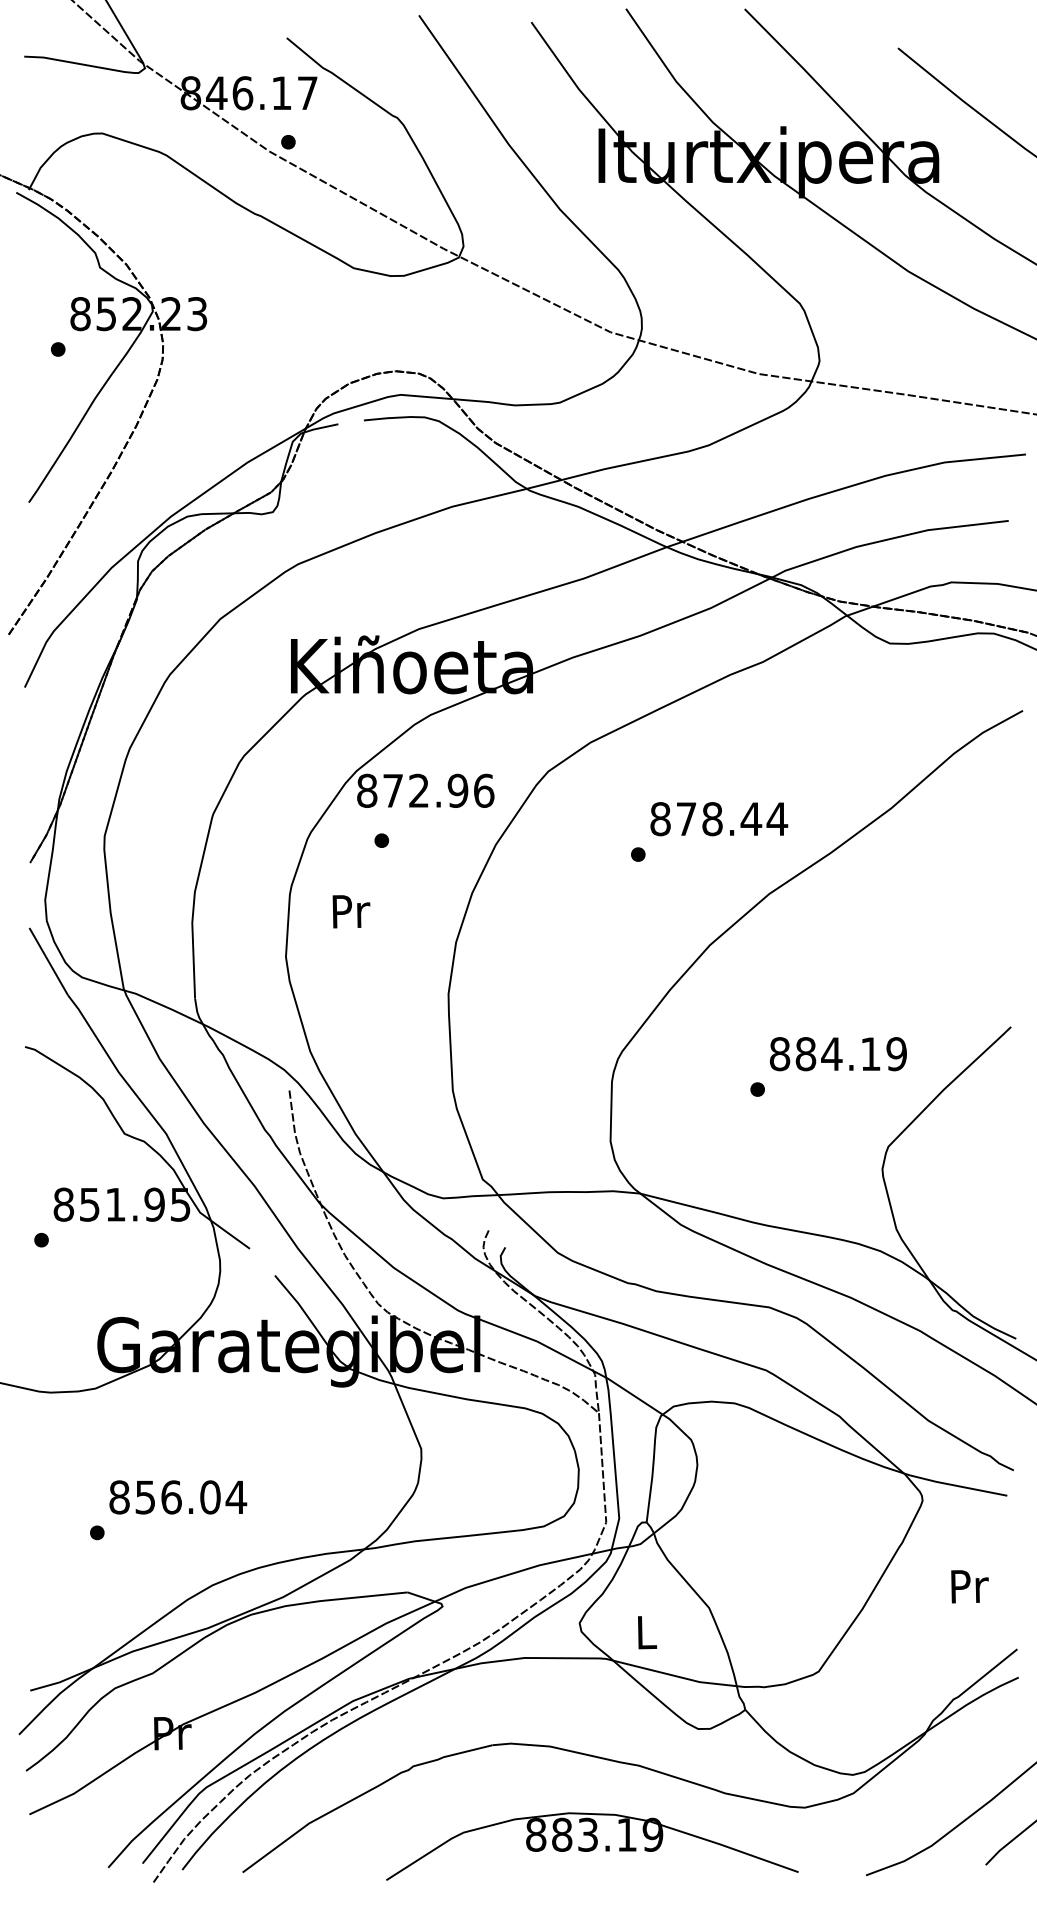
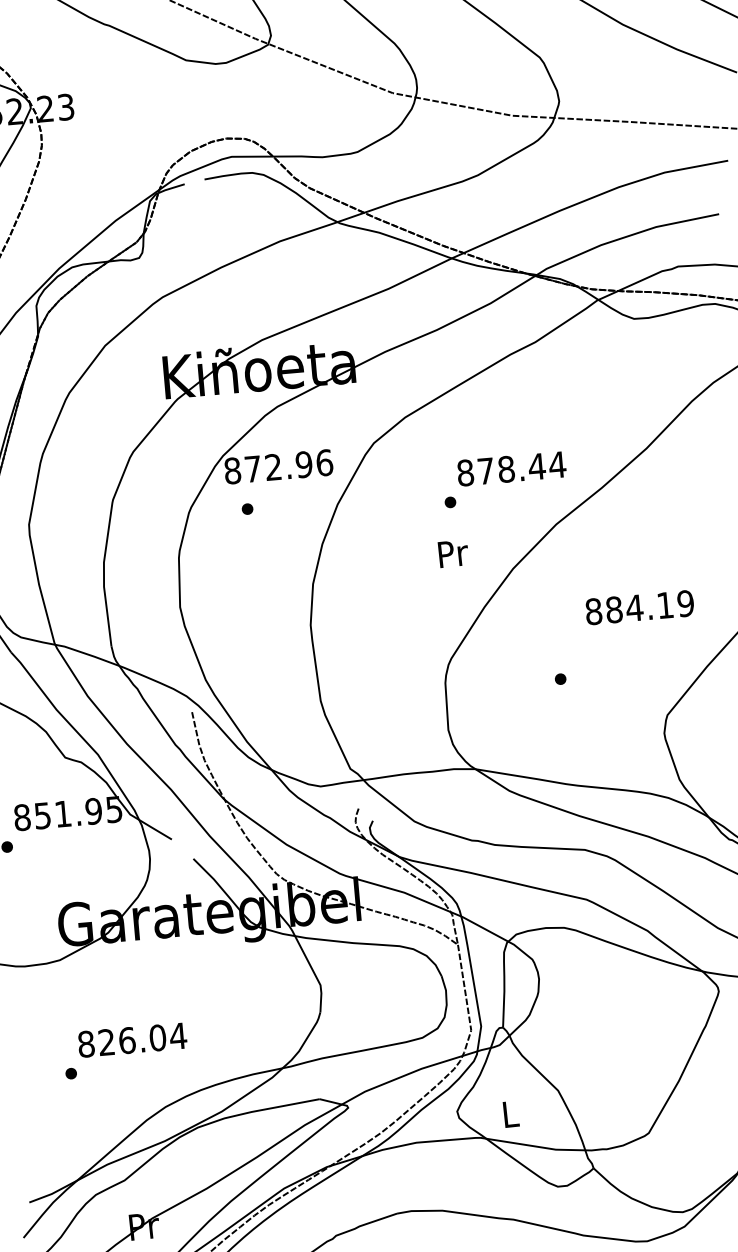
text: (351, 911) -> (453, 553), moved
text: (837, 1054) -> (639, 607), moved
text: (144, 1497) -> (105, 1042), 856.04 -> 826.04

